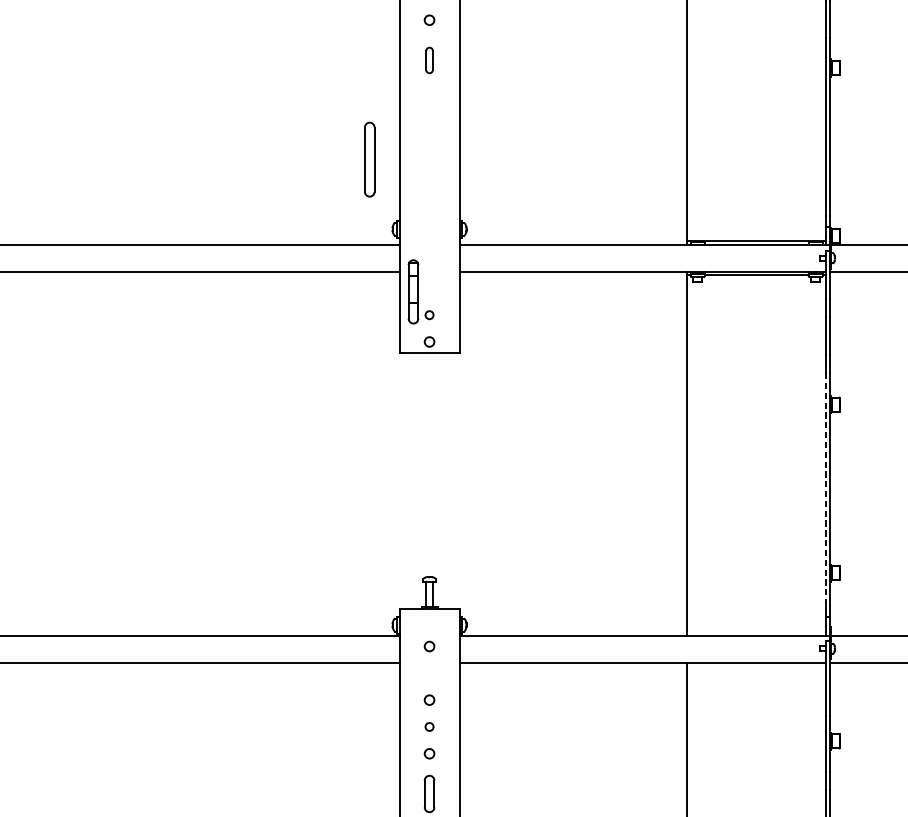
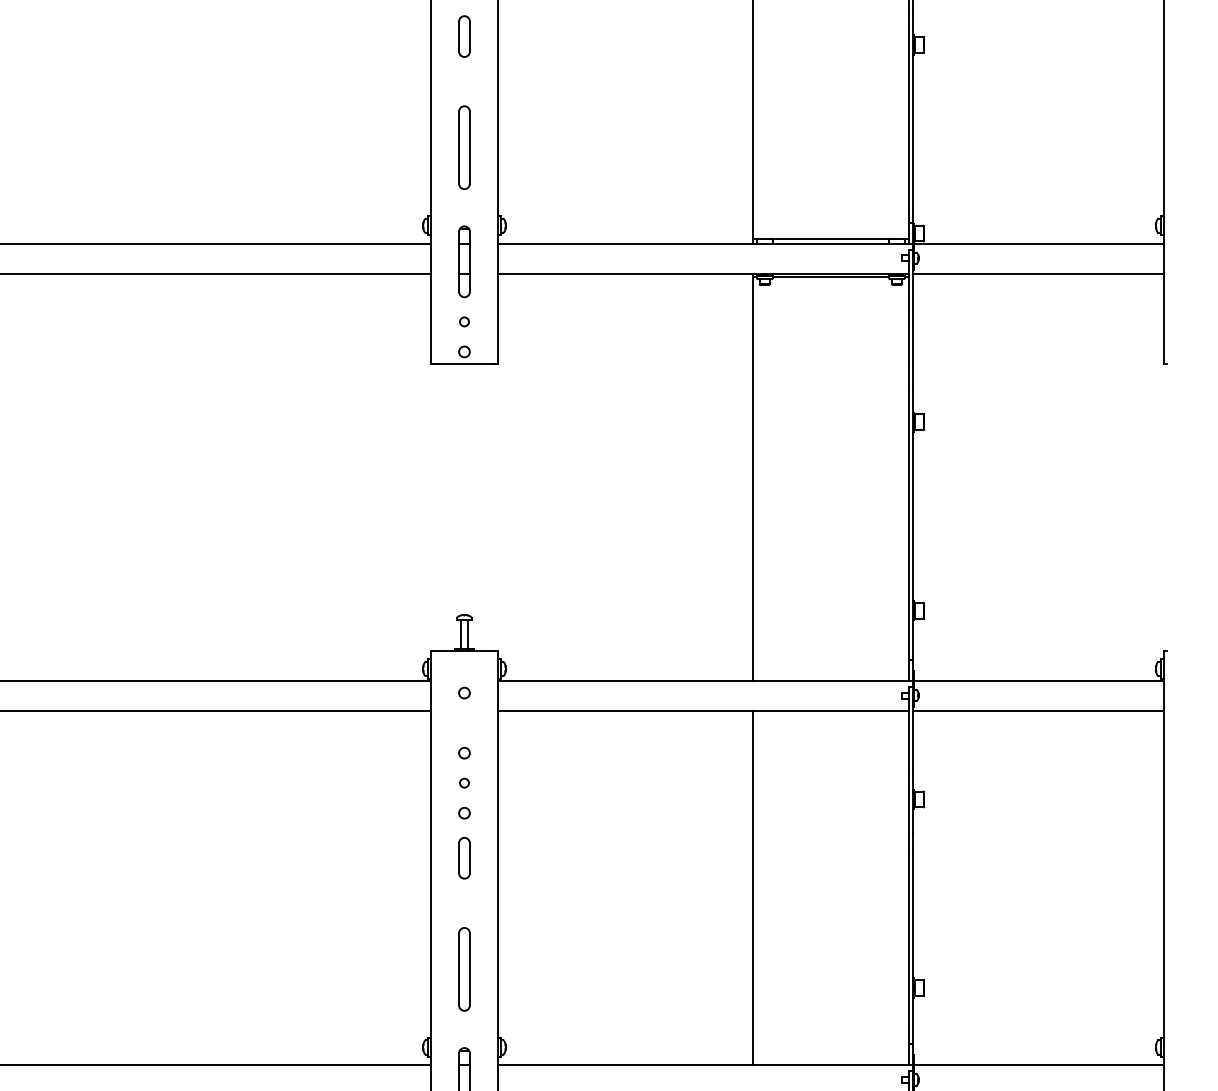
part: (429, 60) -> (464, 36), size x1.43
part: (369, 159) -> (464, 147), moved
part: (413, 291) -> (464, 261), moved
line: (825, 489) -> (908, 517), dashed -> solid

